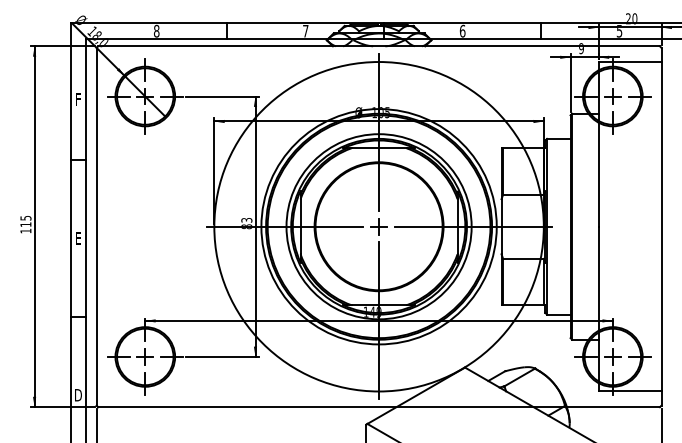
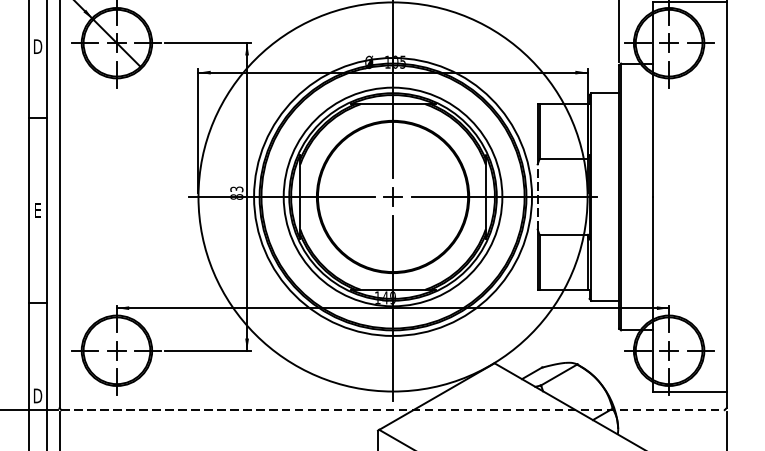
text: (78, 99) -> (38, 46), F -> D
line: (501, 226) -> (537, 196), solid -> dashed
line: (379, 407) -> (393, 410), solid -> dashed

